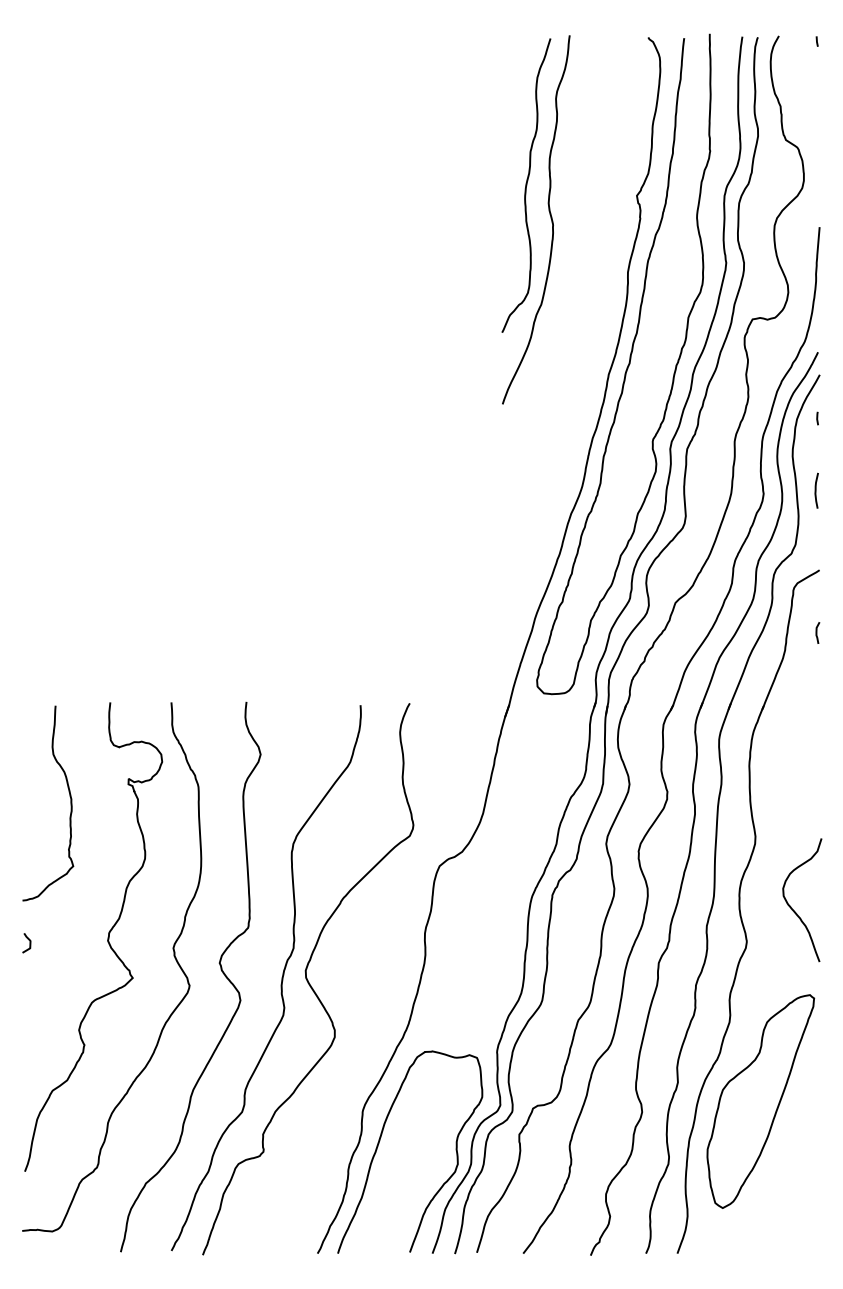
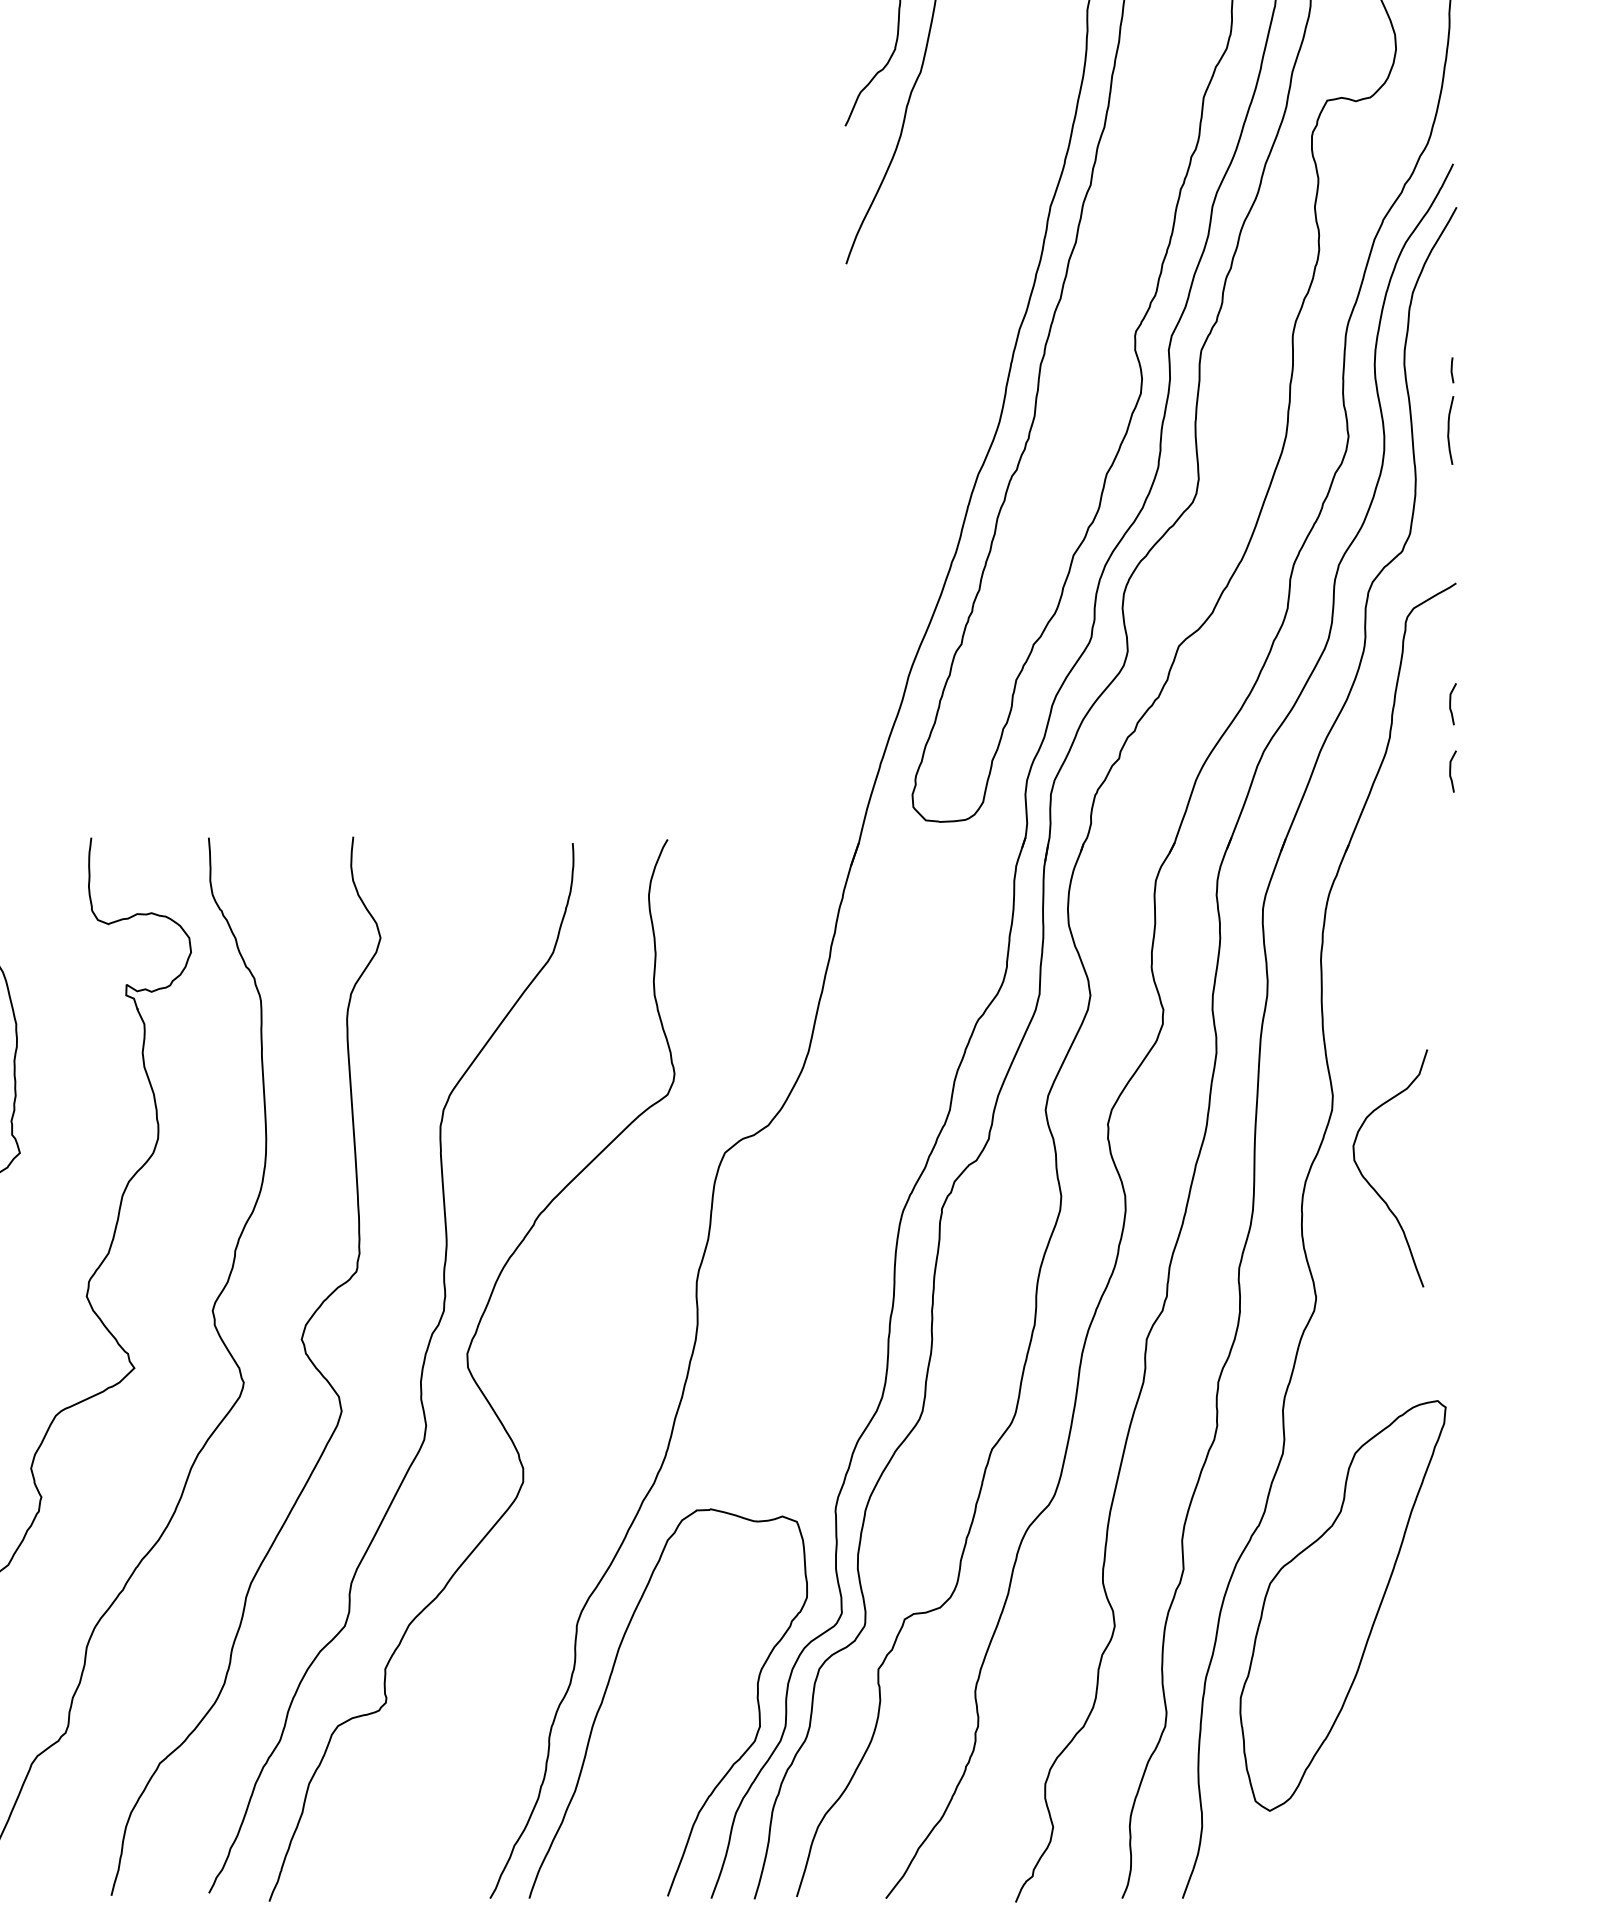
line: (817, 418) -> (1452, 370), moved
curve: (817, 667) -> (1452, 770), added
curve: (791, 906) -> (1369, 1180), moved

